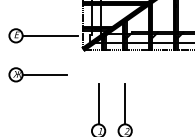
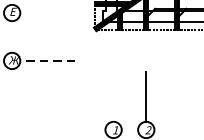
line: (49, 35) -> (53, 12), removed
line: (44, 74) -> (47, 60), solid -> dashed
line: (98, 103) -> (113, 96), removed

